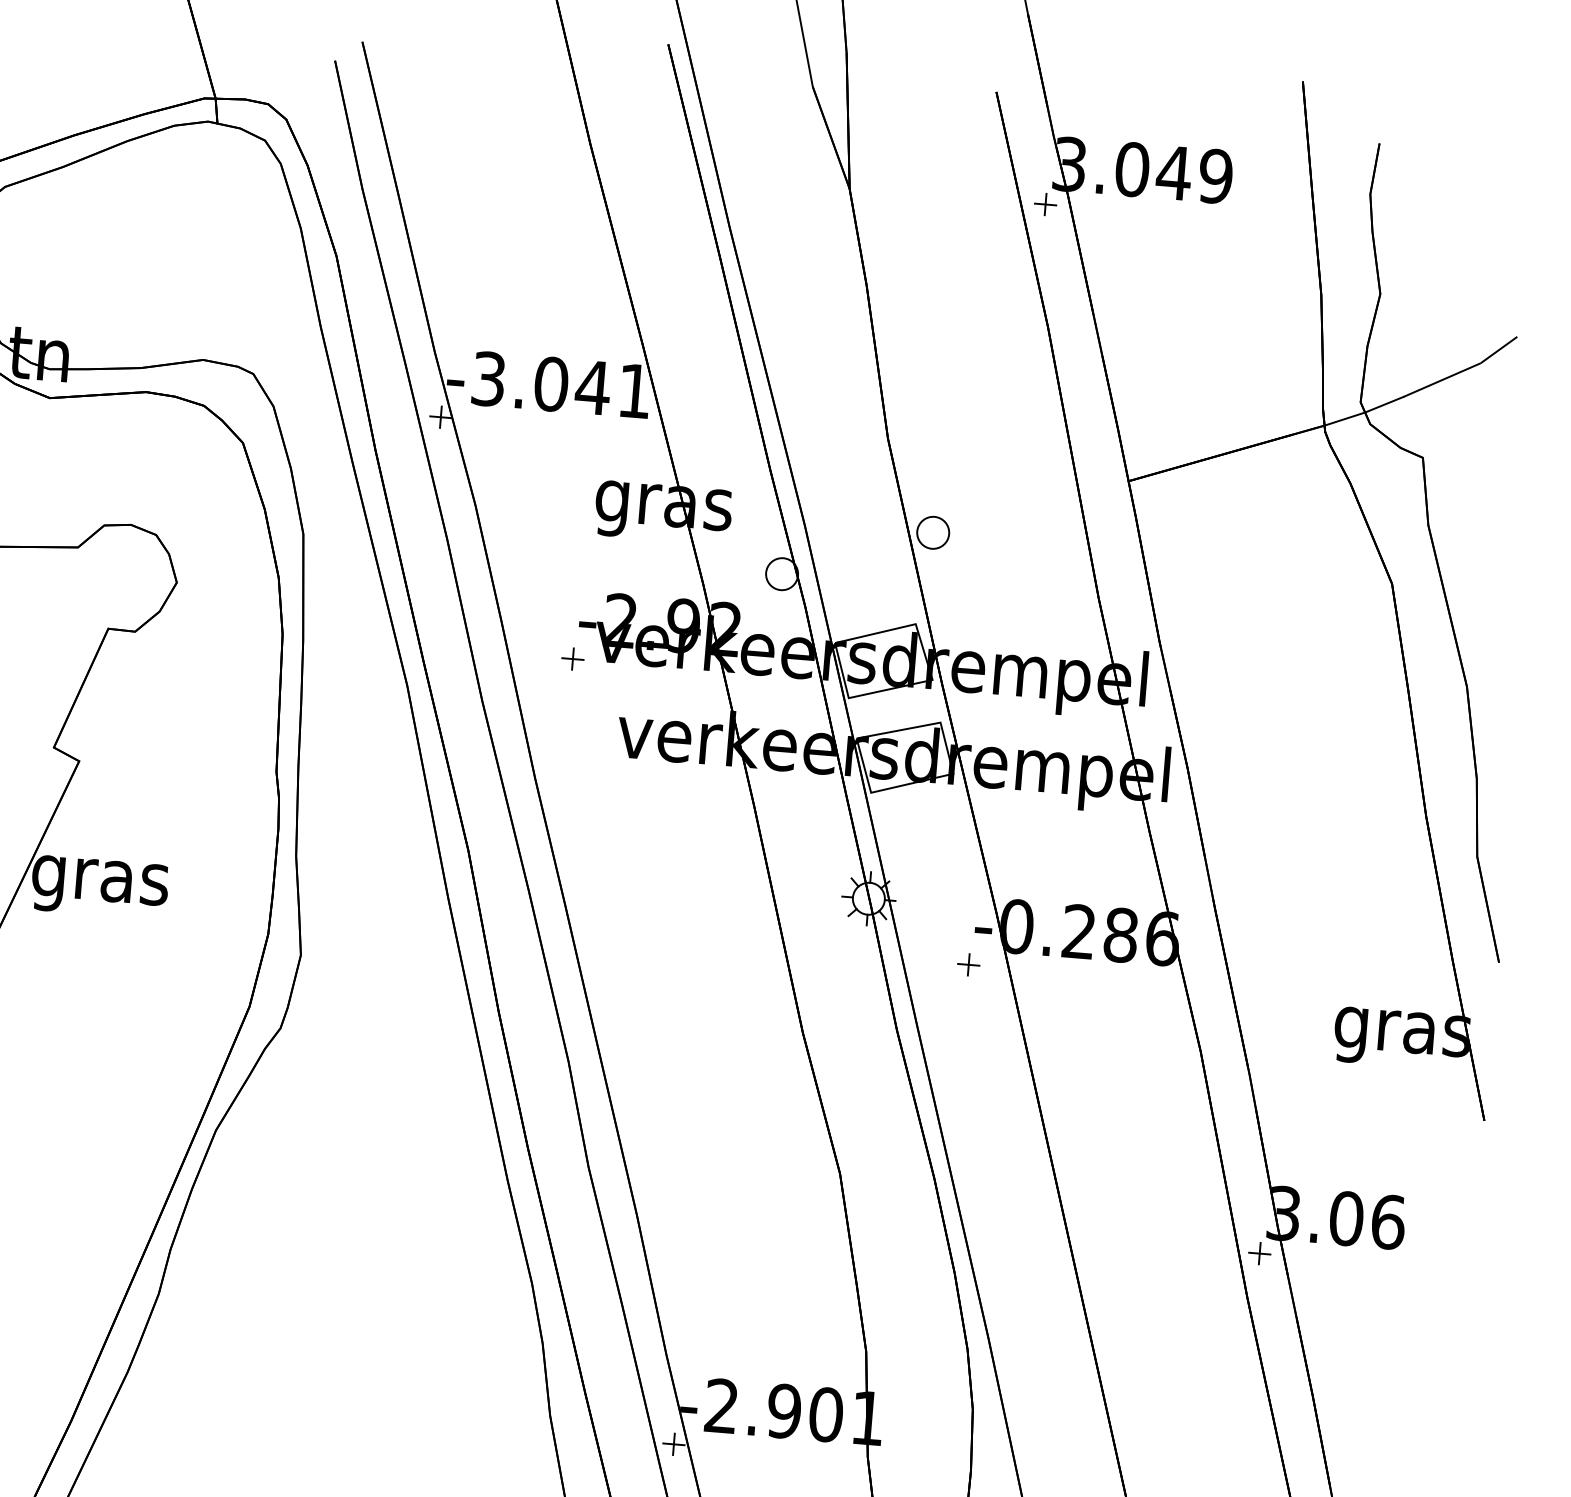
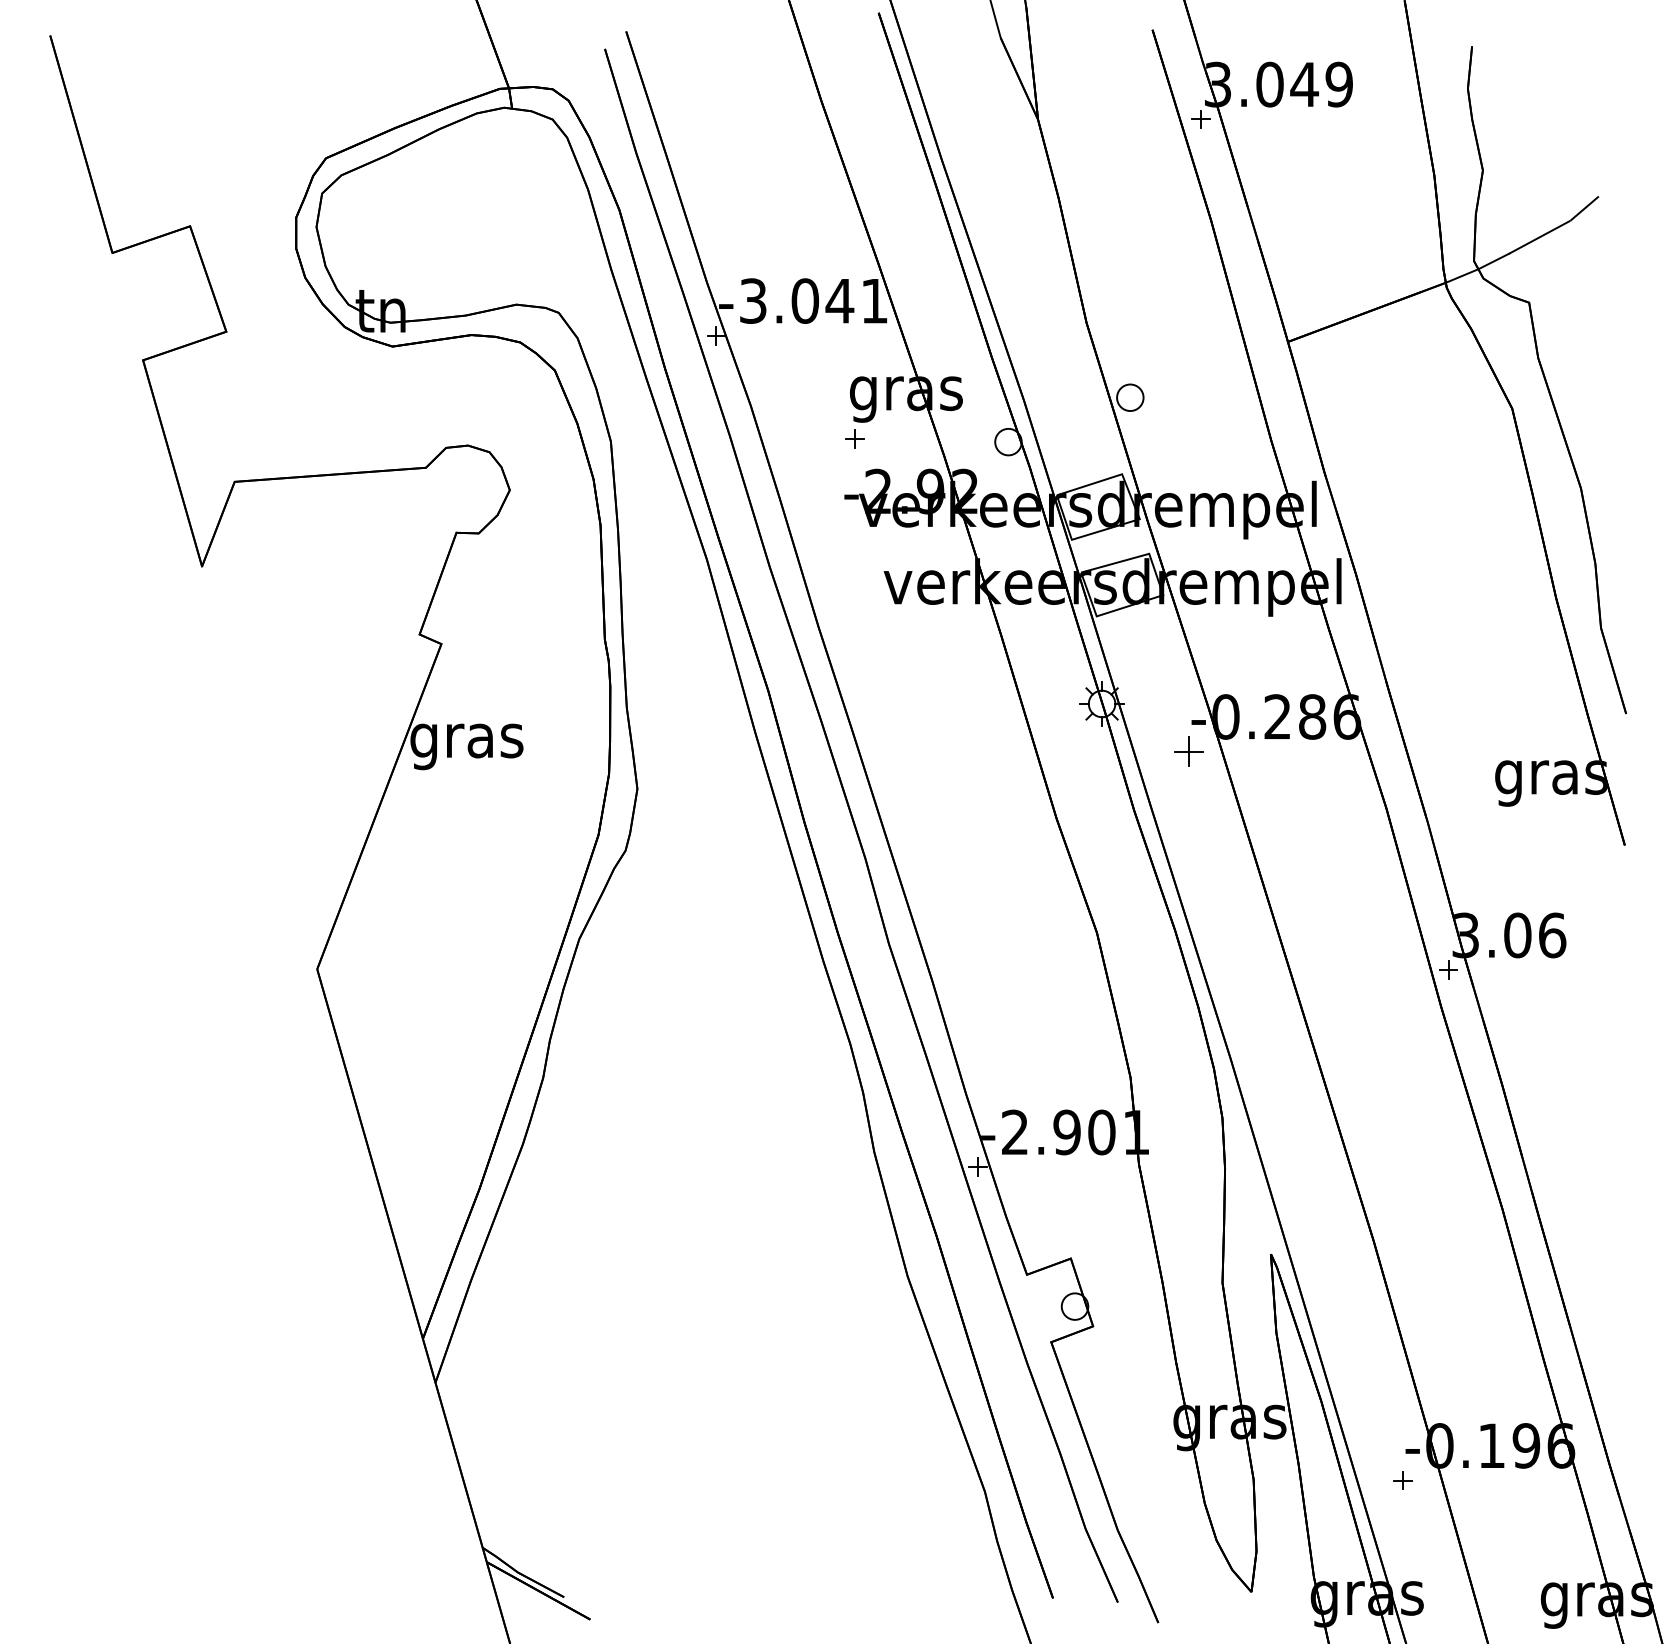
part: (572, 658) -> (854, 438), moved
part: (968, 964) -> (1188, 751), size x1.6

